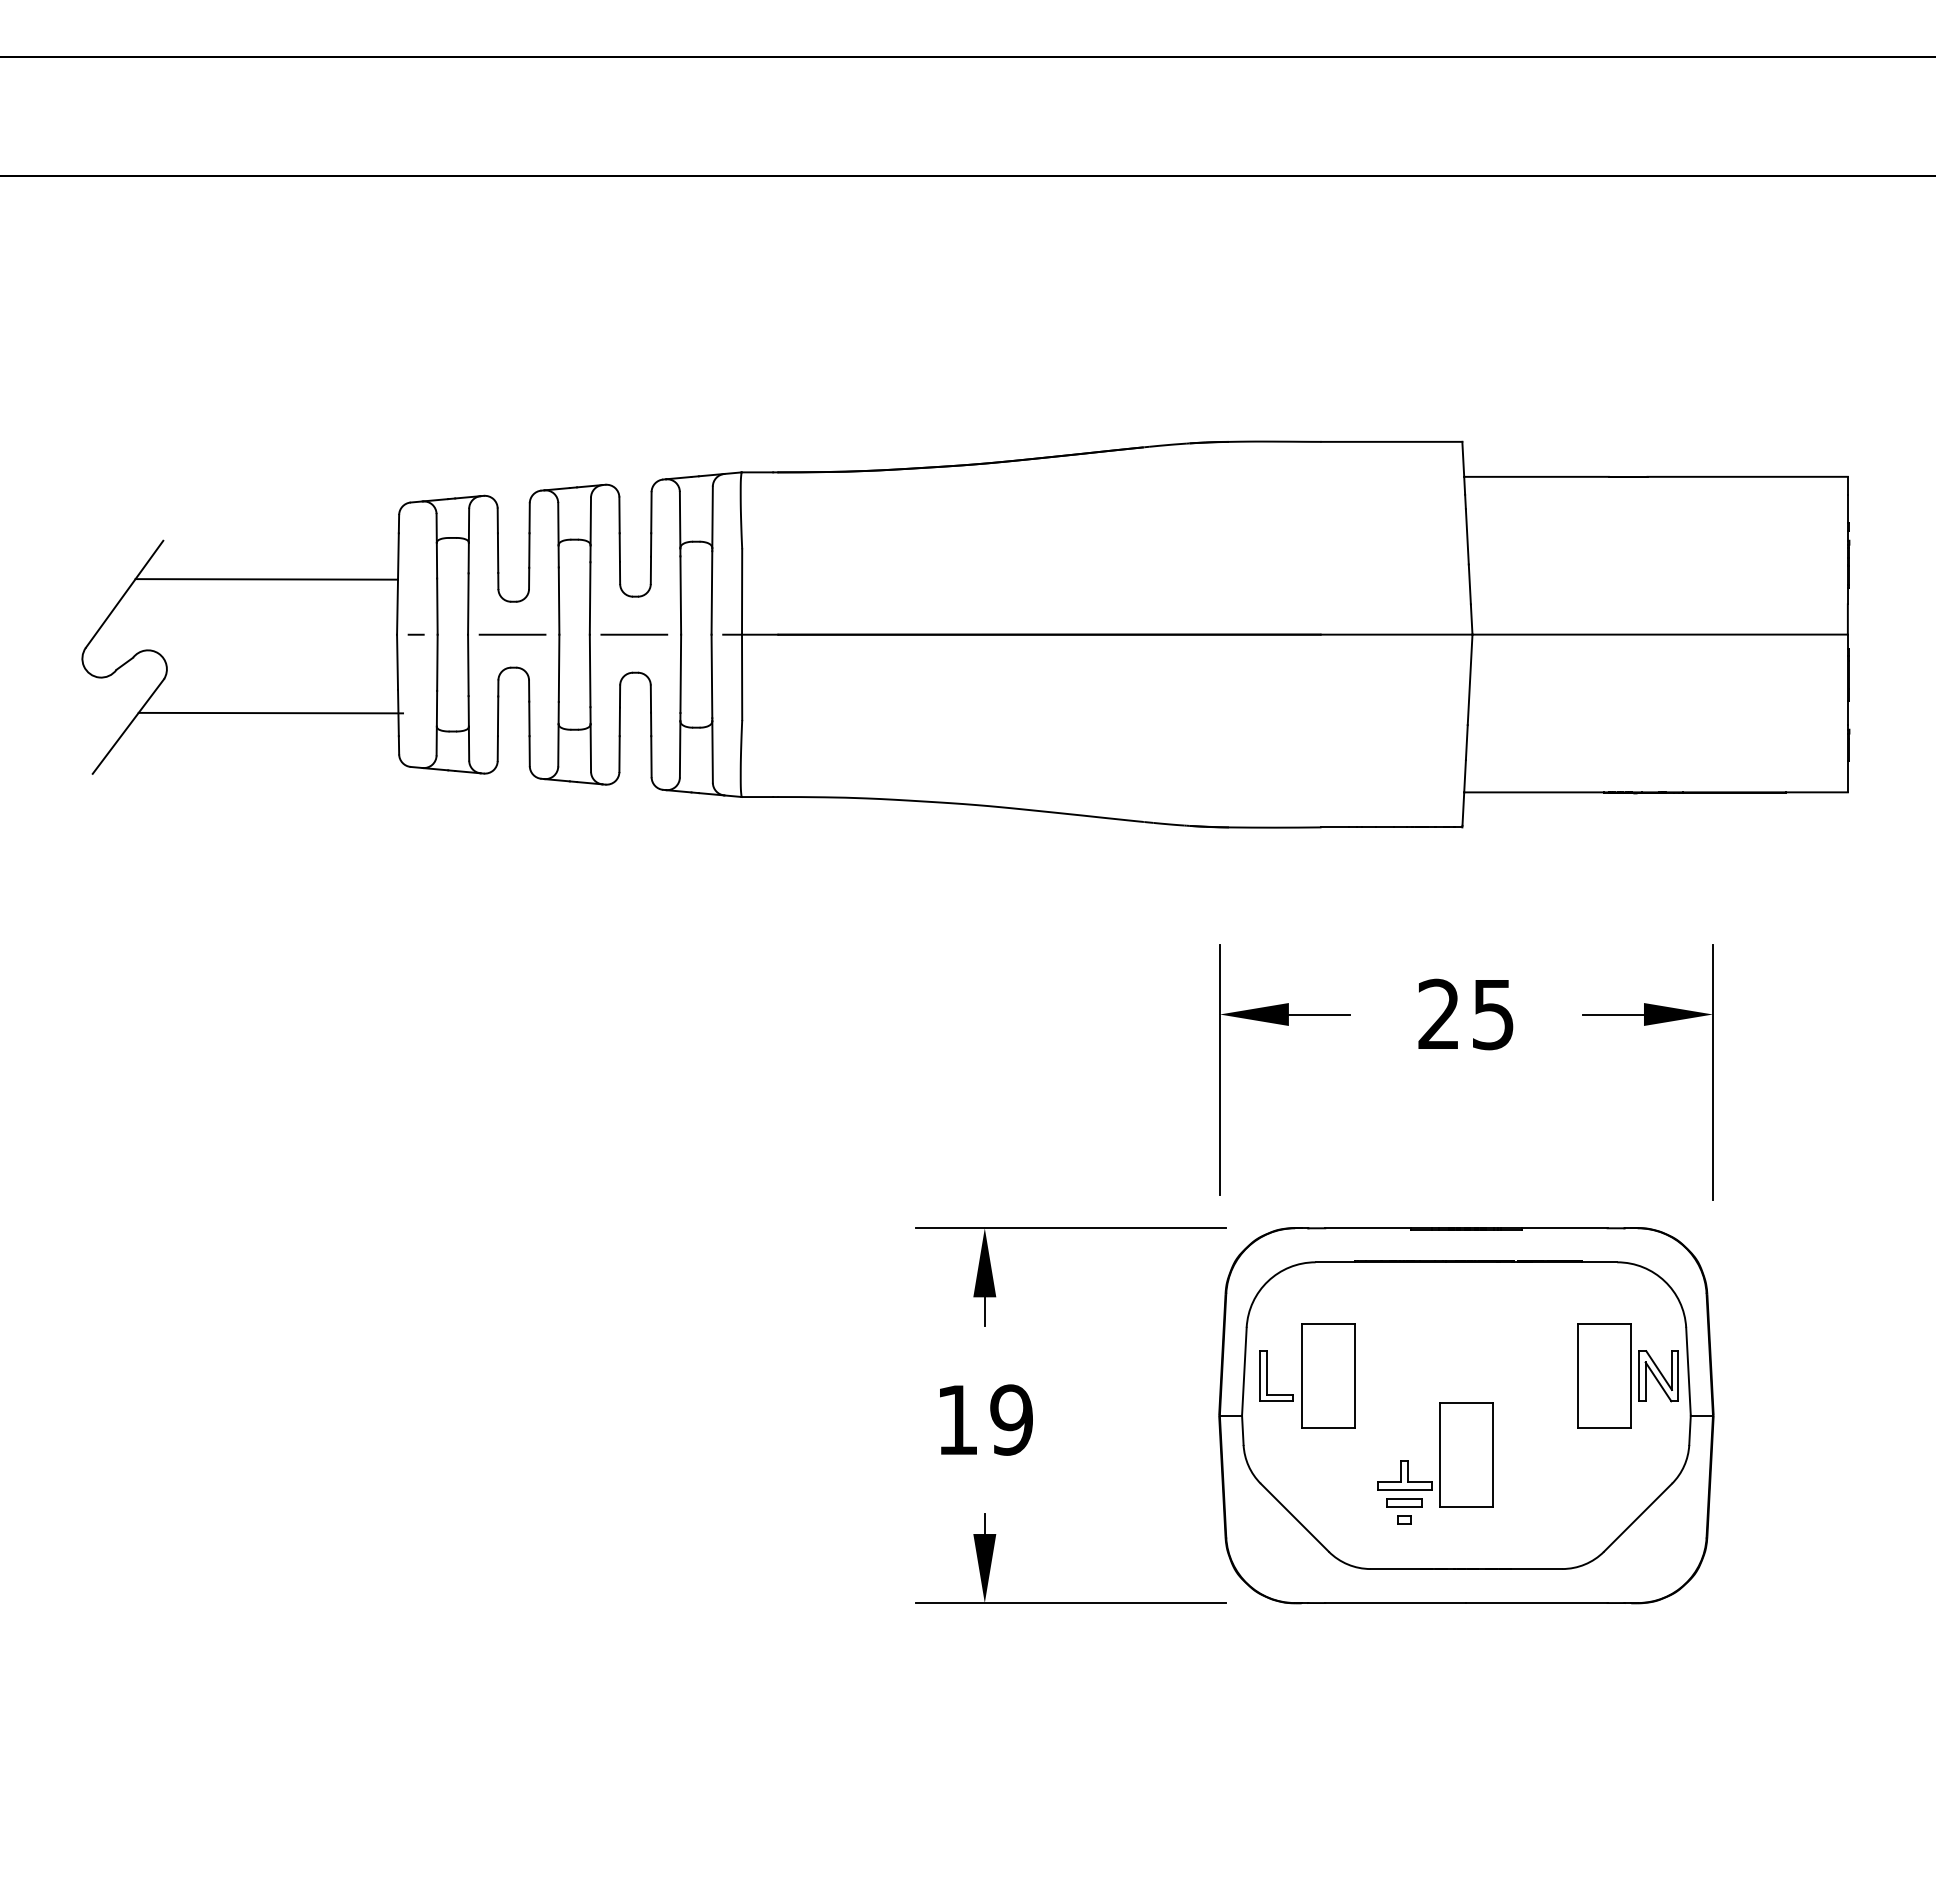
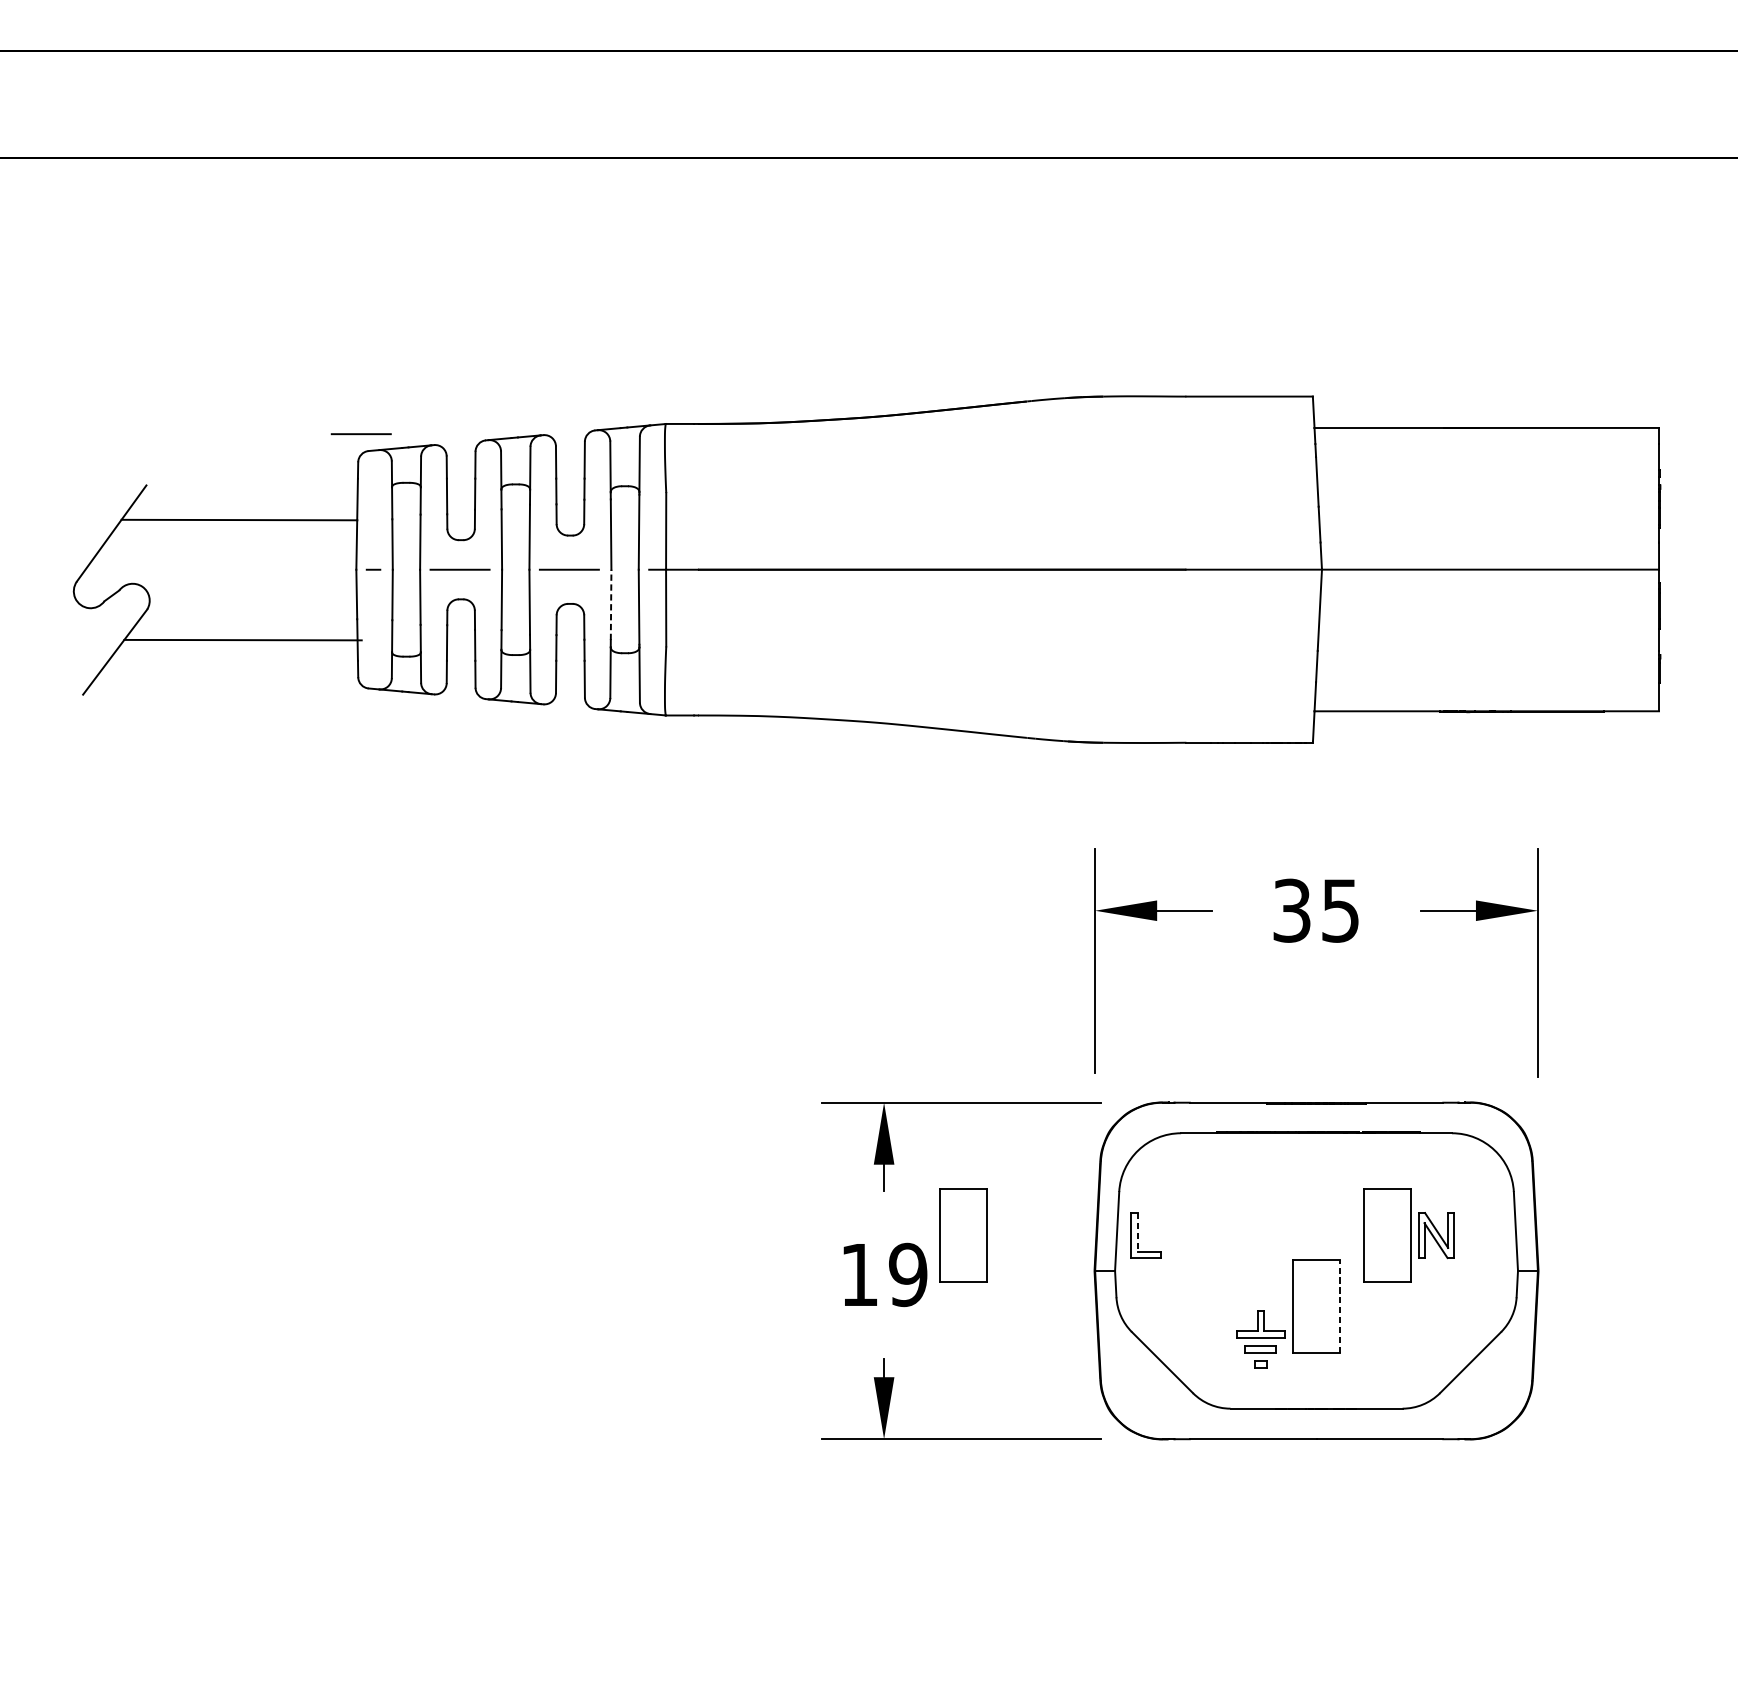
line: (402, 483) -> (361, 433), added
line: (680, 673) -> (610, 604), solid -> dashed
text: (1438, 1014) -> (1291, 910), 25 -> 35
line: (1267, 1373) -> (1137, 1233), solid -> dashed
part: (1328, 1375) -> (963, 1234), moved
part: (1627, 1375) -> (1408, 1234), moved
line: (1492, 1455) -> (1339, 1306), solid -> dashed

